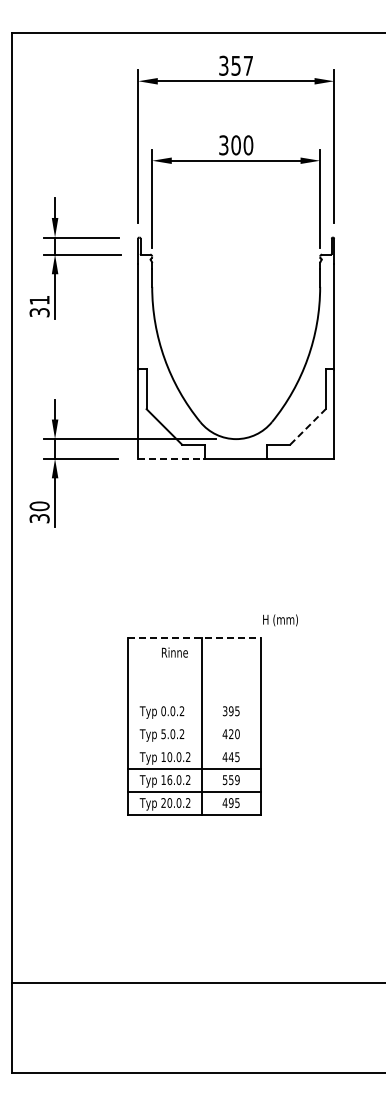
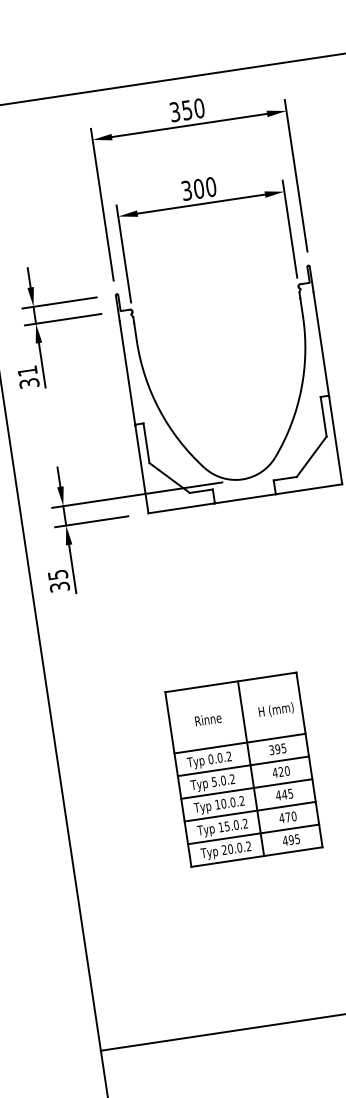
text: (248, 65) -> (199, 108), 357 -> 350
line: (308, 426) -> (312, 456), dashed -> solid
line: (171, 458) -> (181, 508), dashed -> solid
text: (39, 506) -> (57, 575), 30 -> 35
text: (280, 620) -> (276, 710), moved
line: (195, 638) -> (231, 682), dashed -> solid
text: (174, 652) -> (207, 719), moved
line: (194, 700) -> (239, 744), added
line: (194, 723) -> (243, 766), added
line: (194, 745) -> (246, 788), added
text: (169, 779) -> (226, 825), 16.0.2 -> 15.0.2
text: (230, 780) -> (287, 817), 559 -> 470

